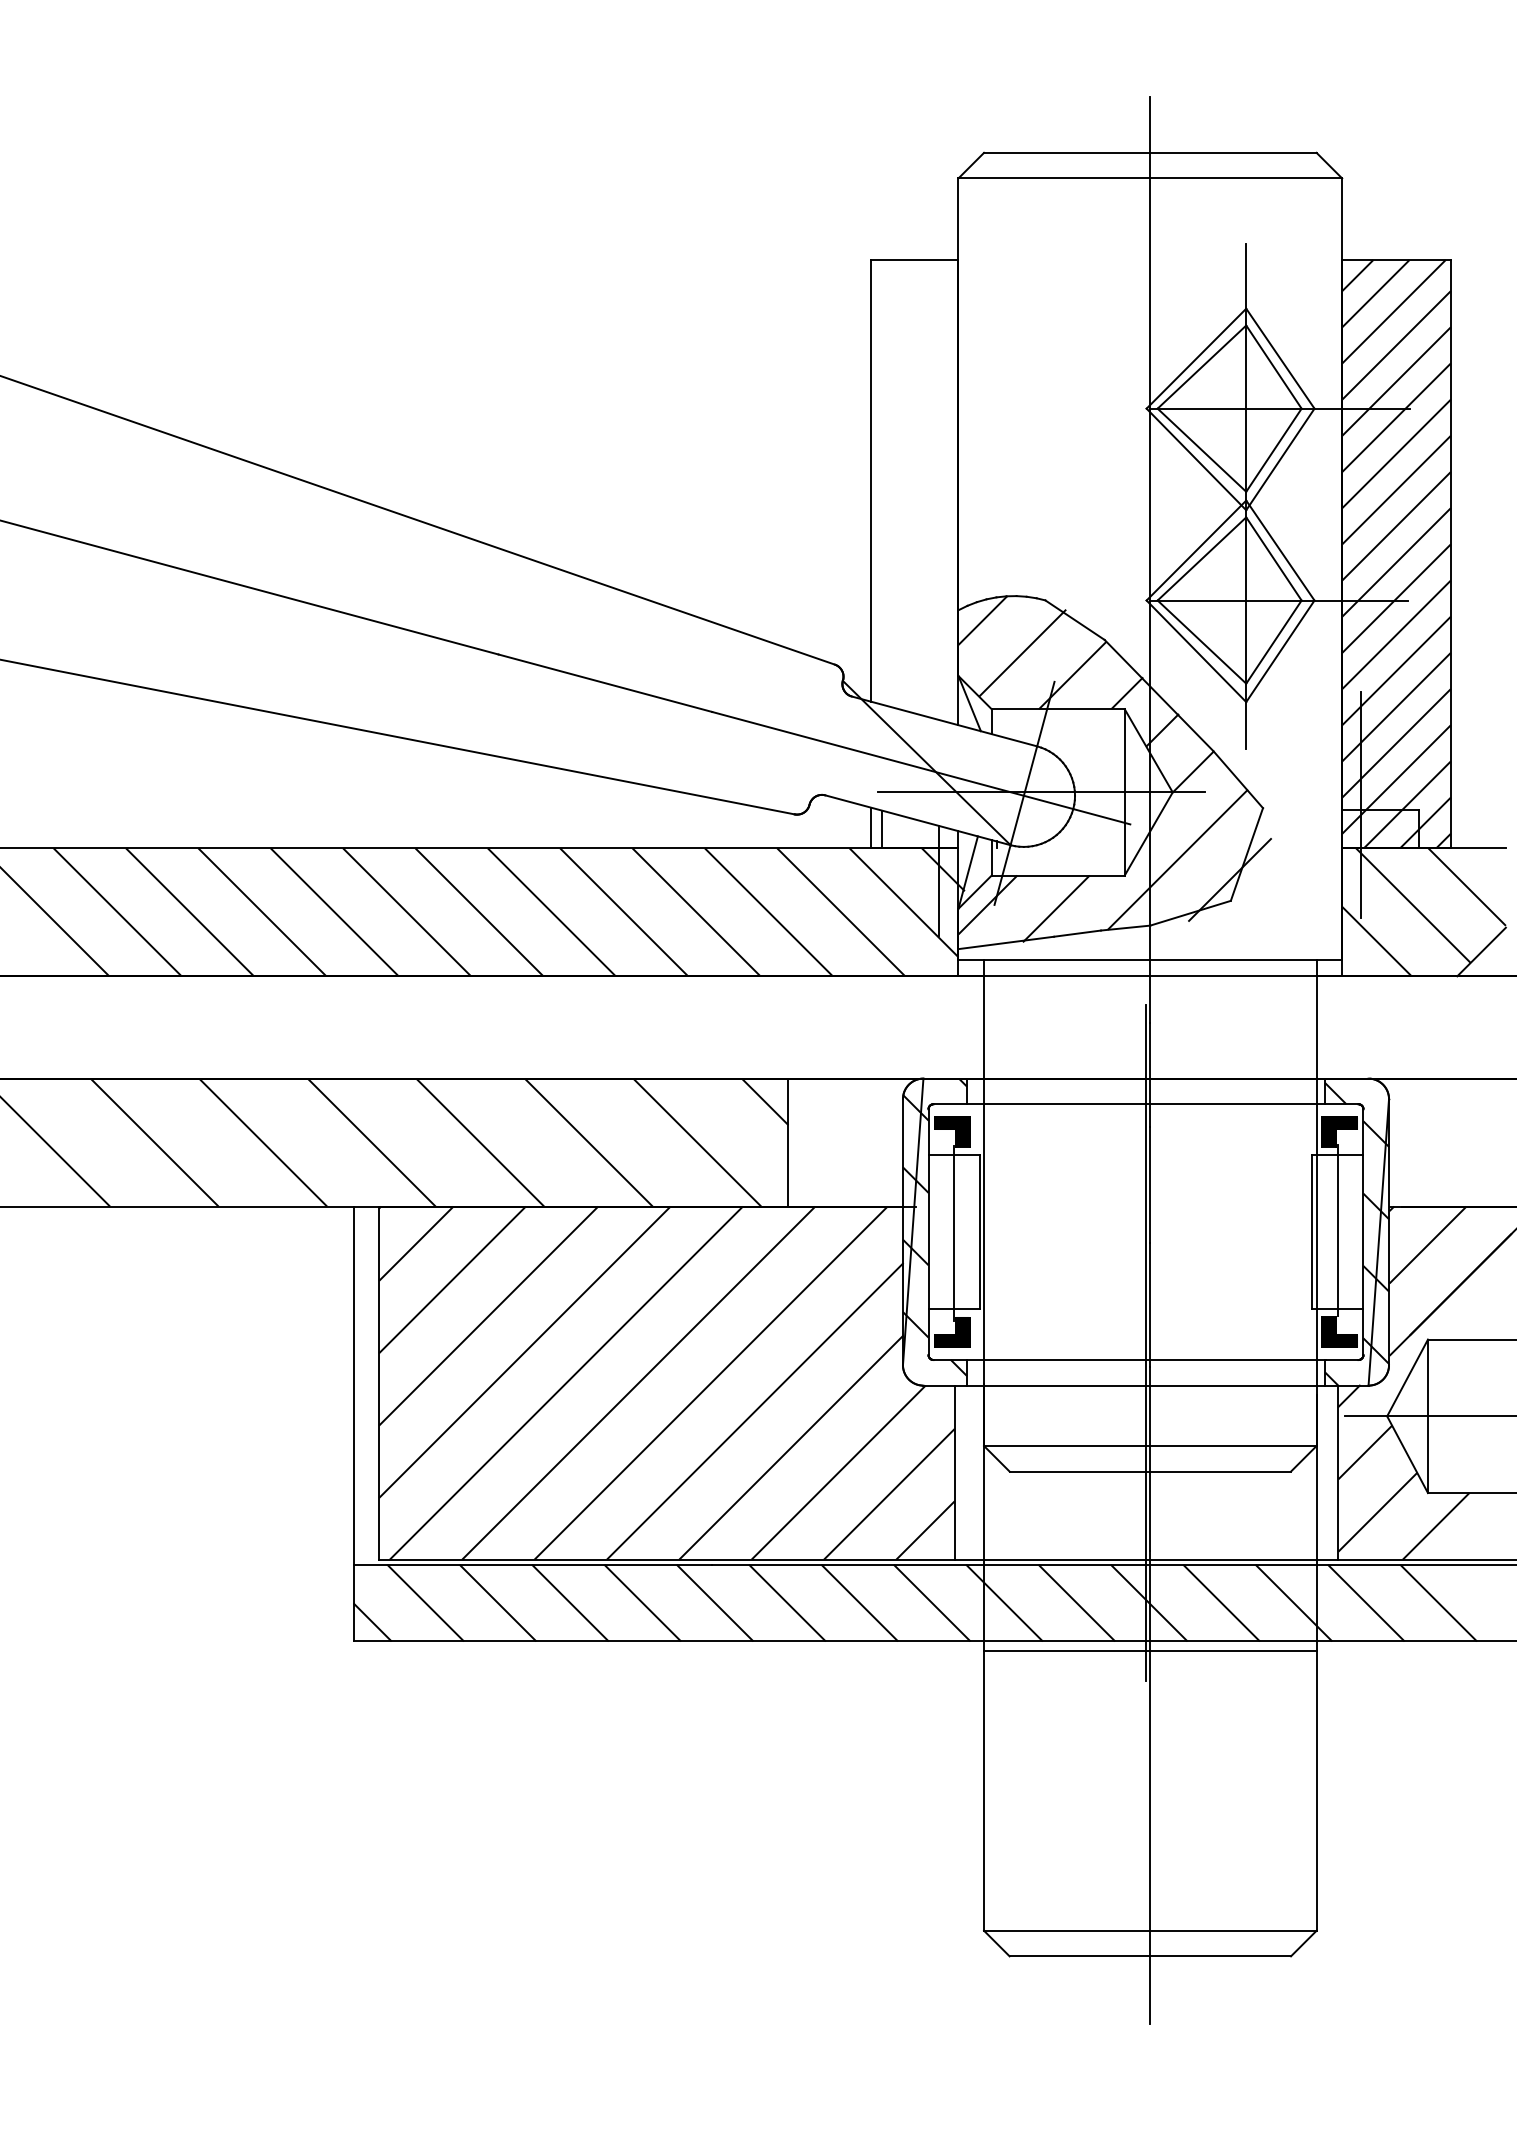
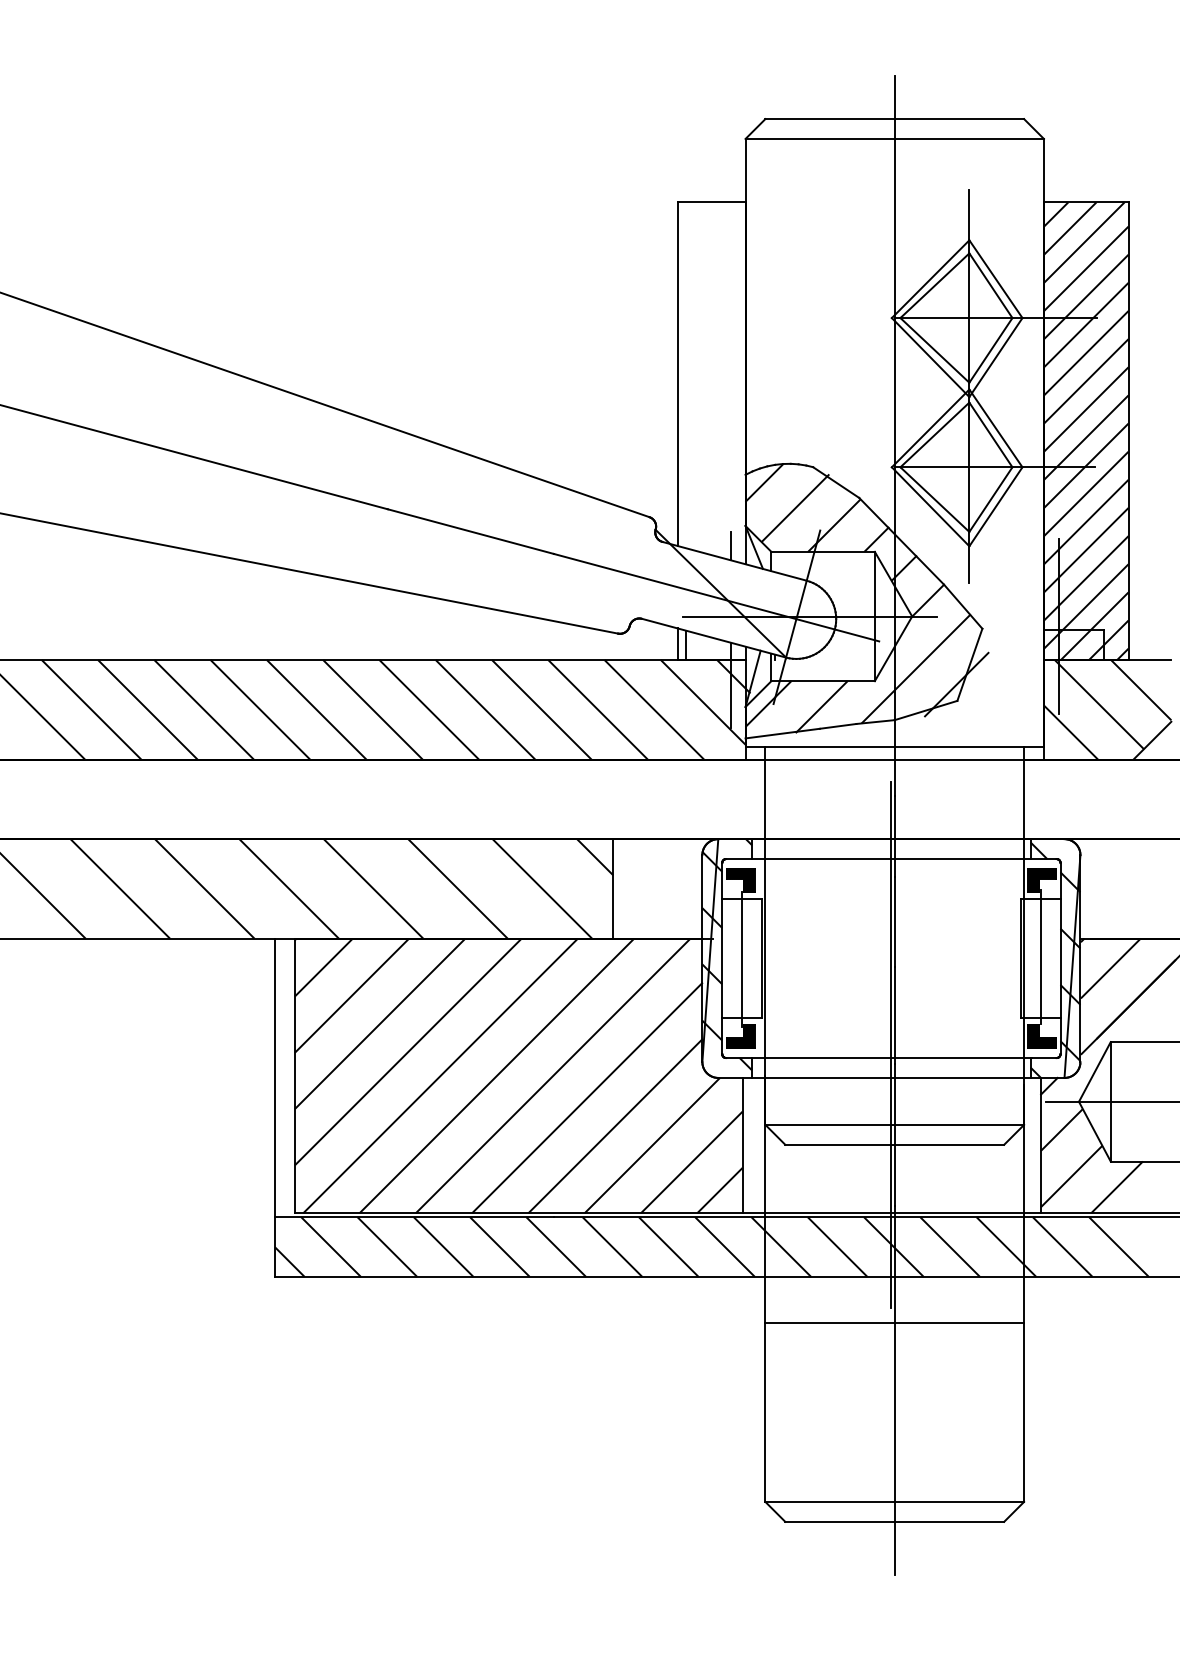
line: (939, 701) -> (730, 545), added
line: (1150, 1650) -> (894, 1322), moved

